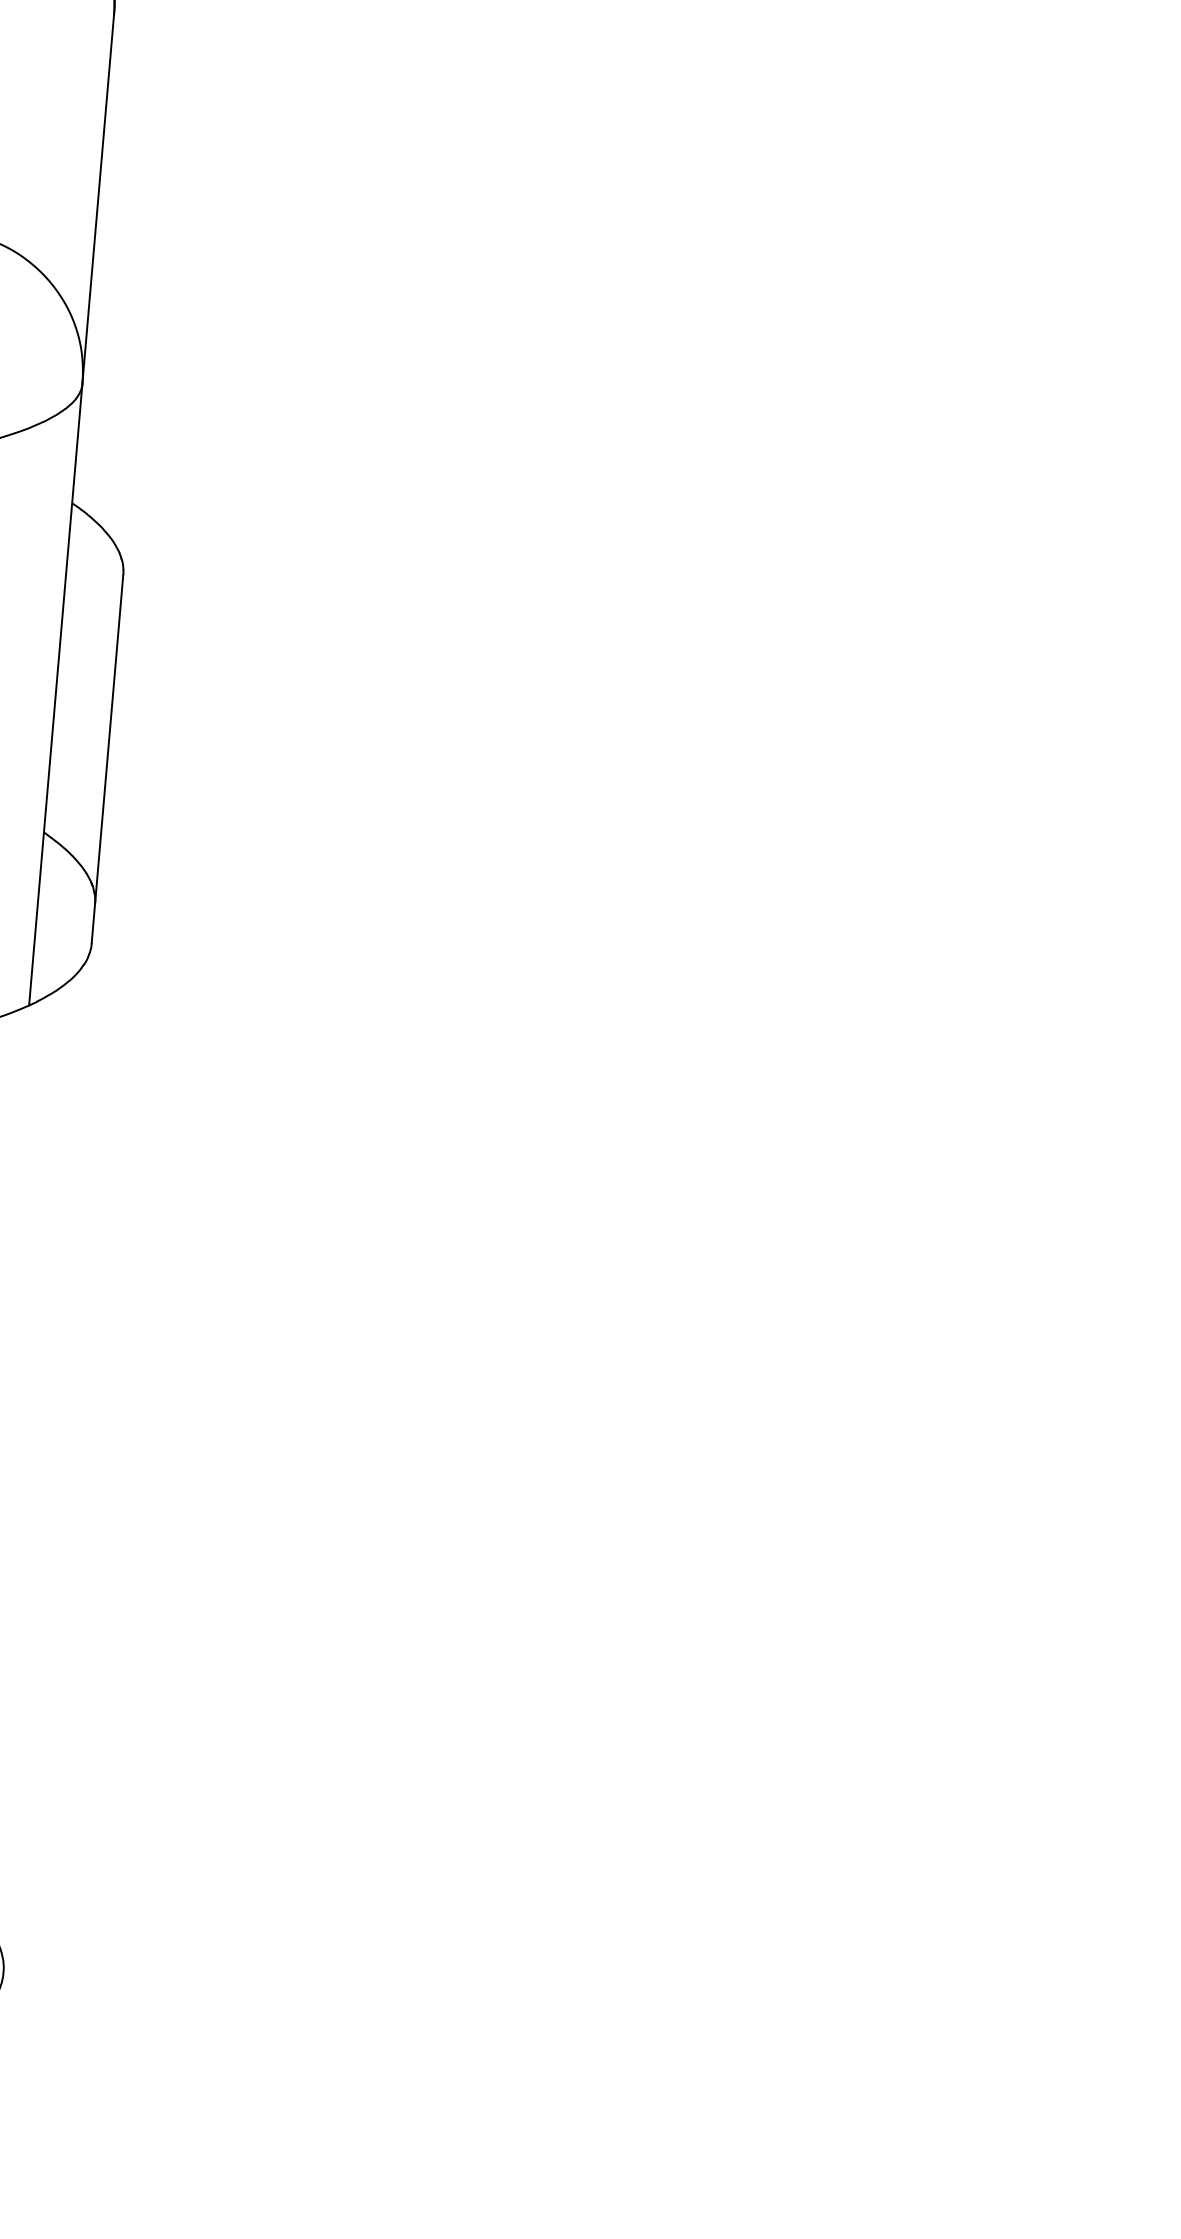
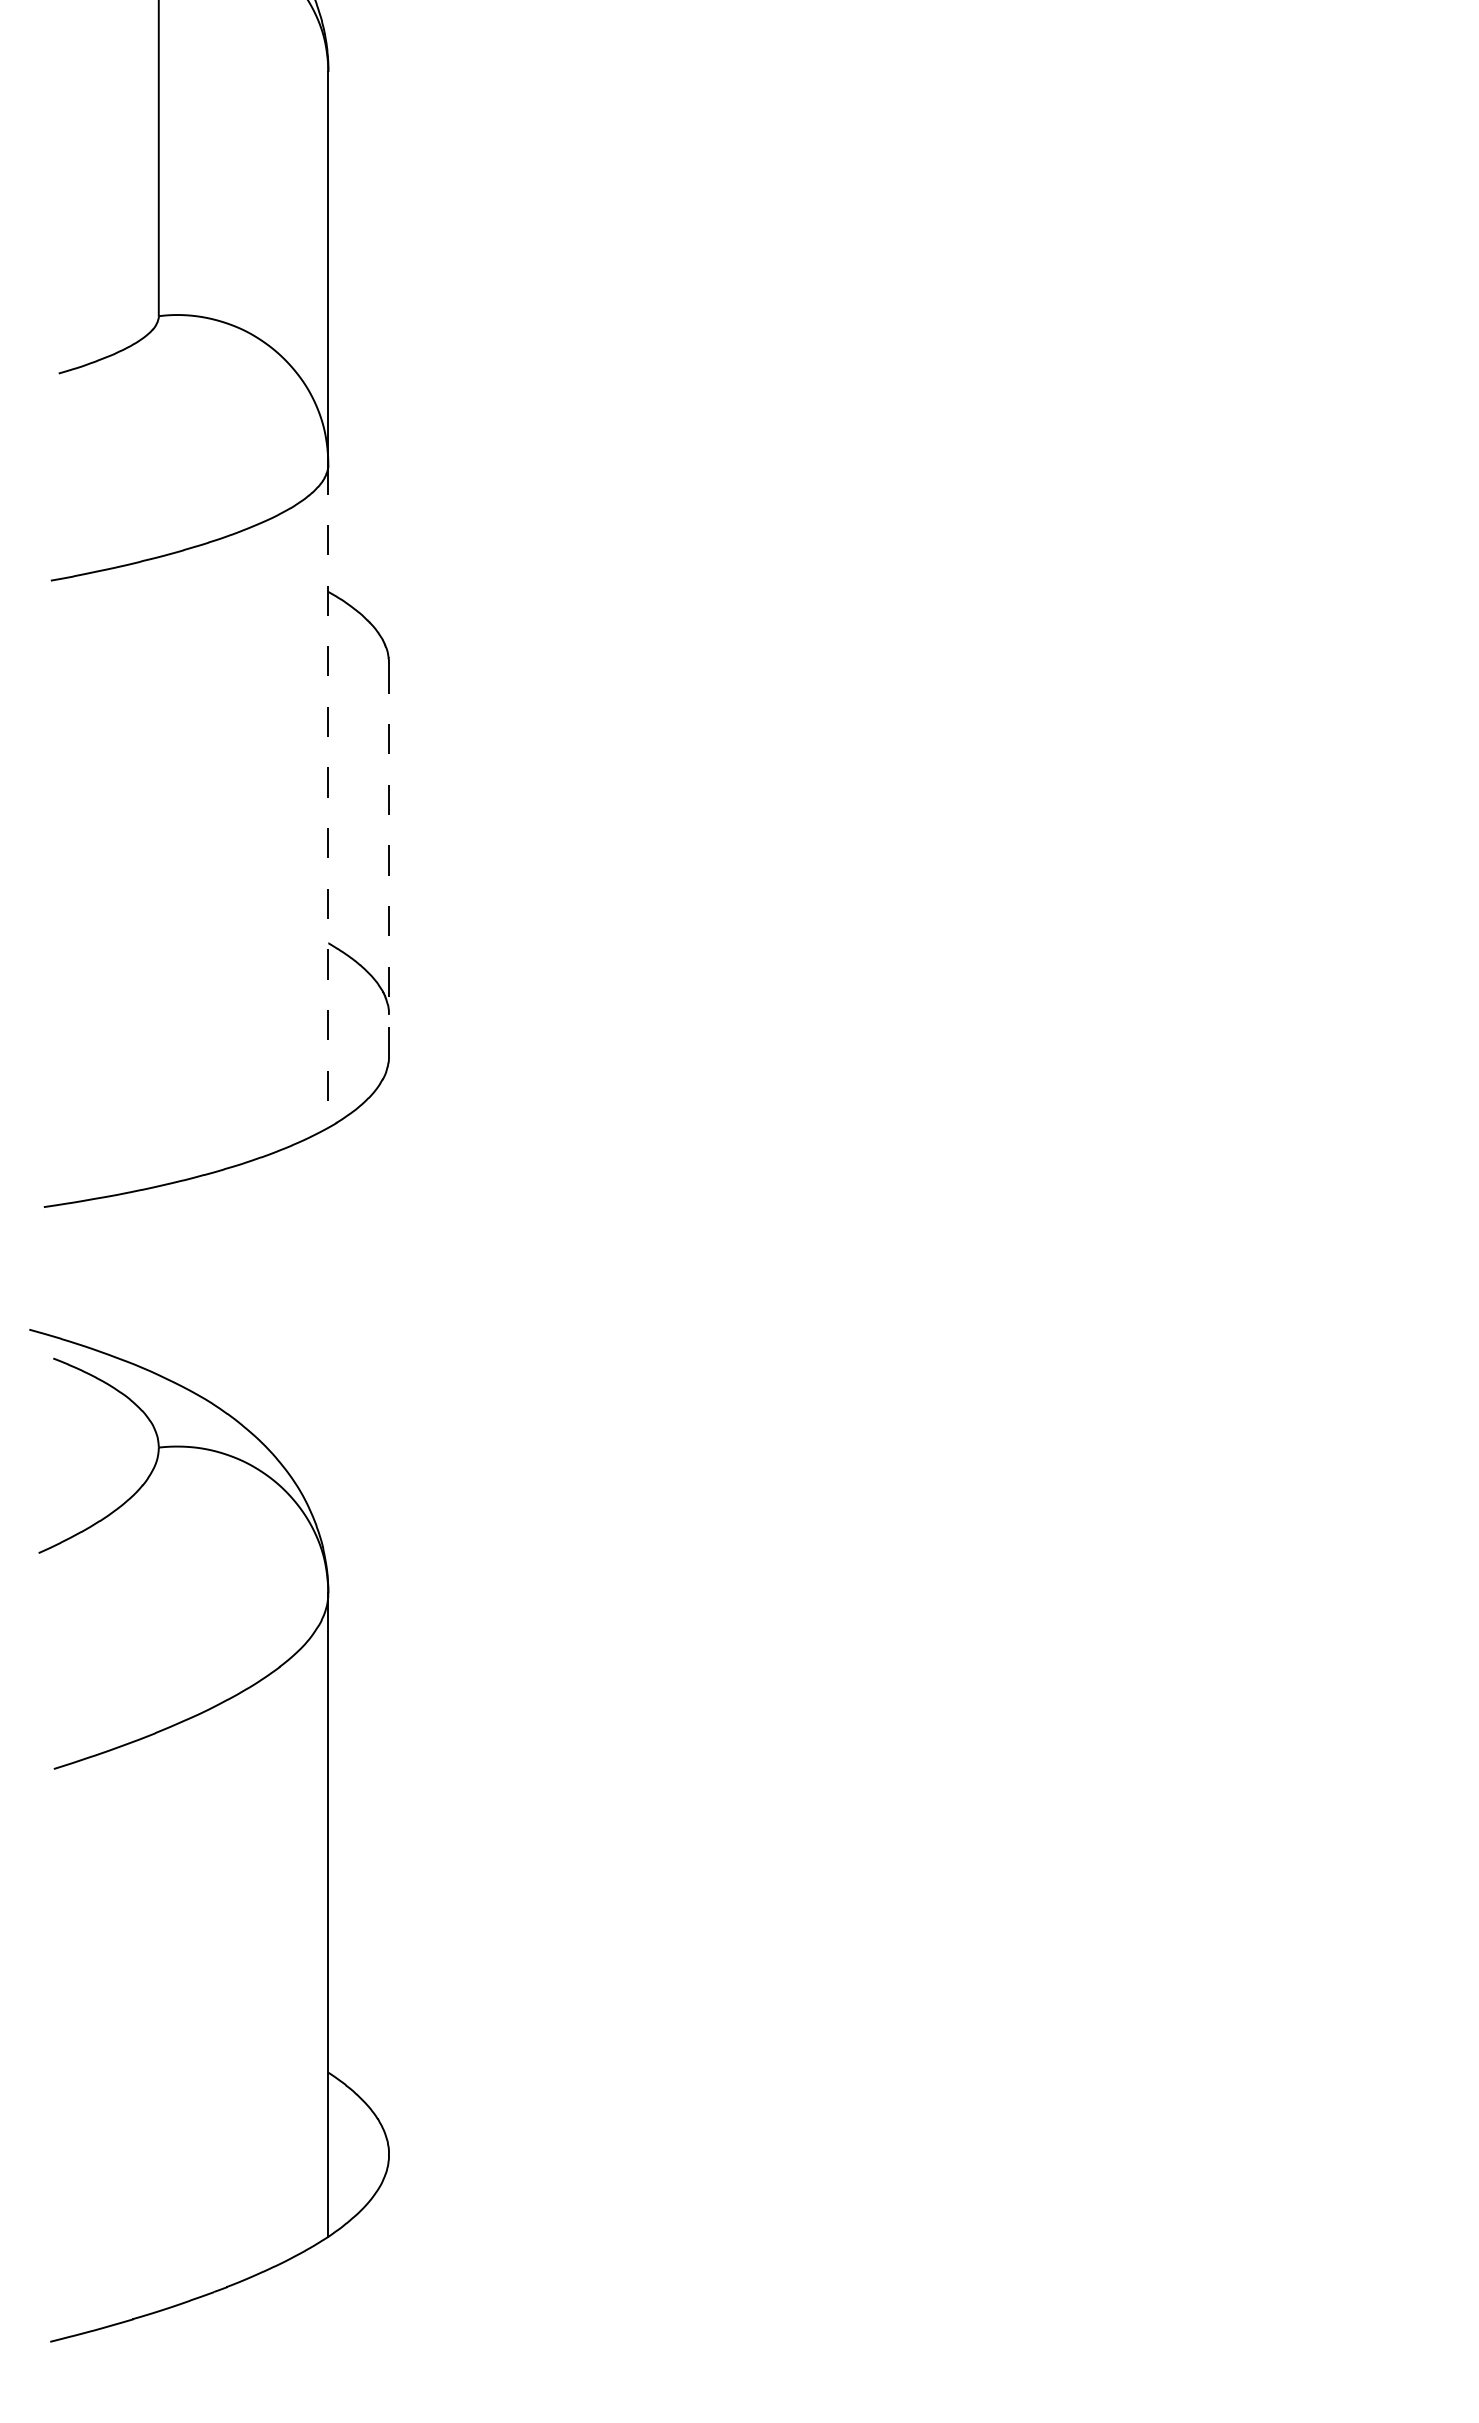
line: (56, 694) -> (328, 795), solid -> dashed
line: (107, 759) -> (388, 860), solid -> dashed

